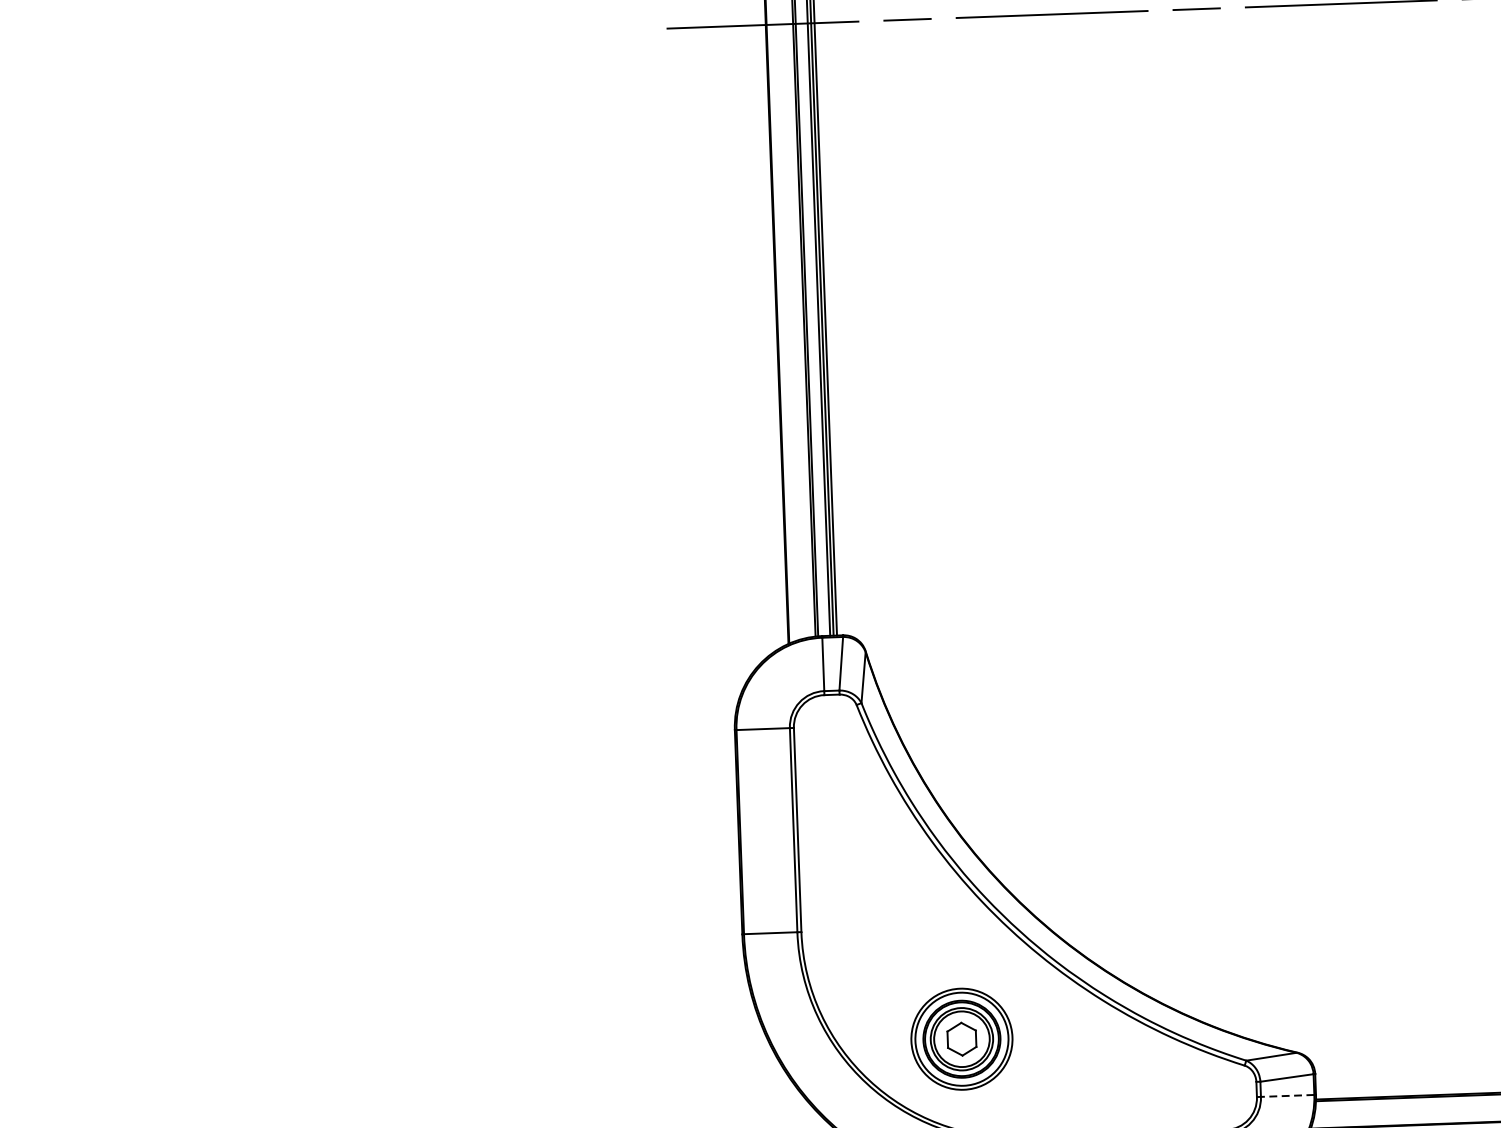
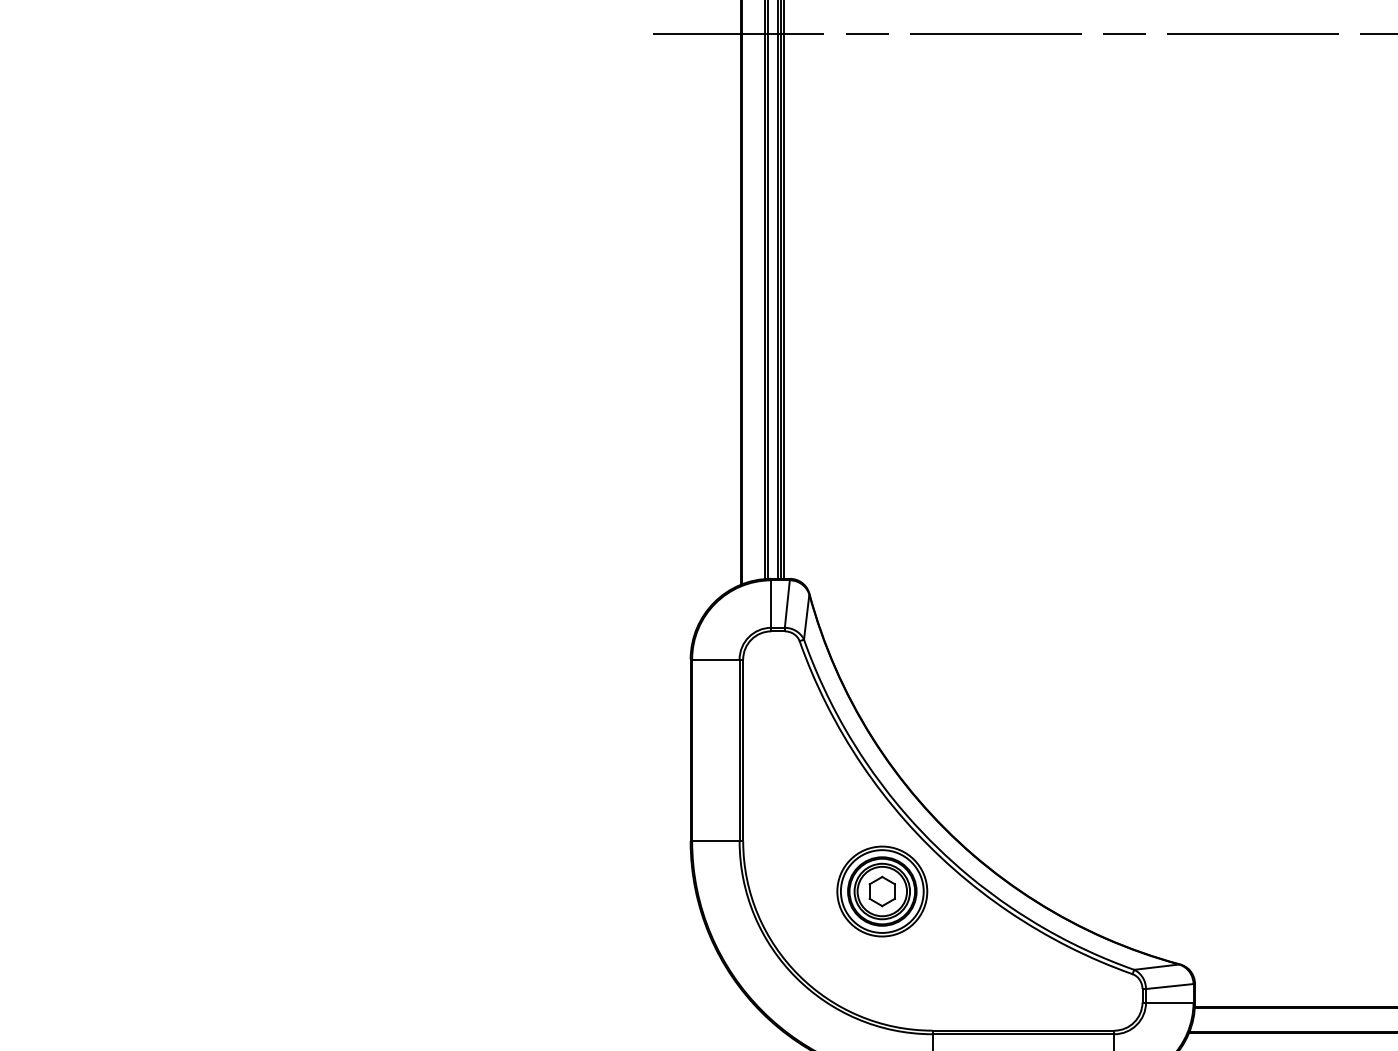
part: (962, 1039) -> (882, 891), moved
line: (1287, 1095) -> (1169, 1002), dashed -> solid

